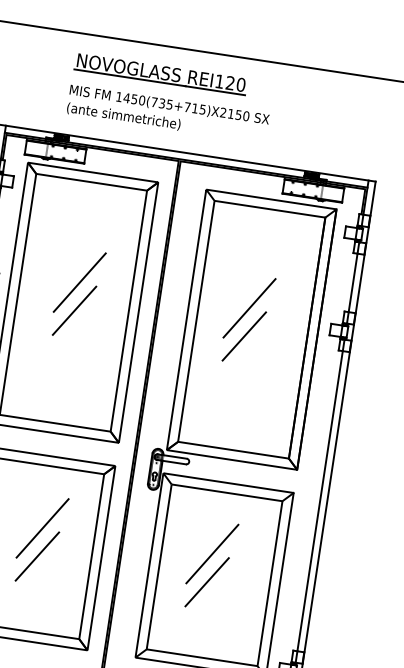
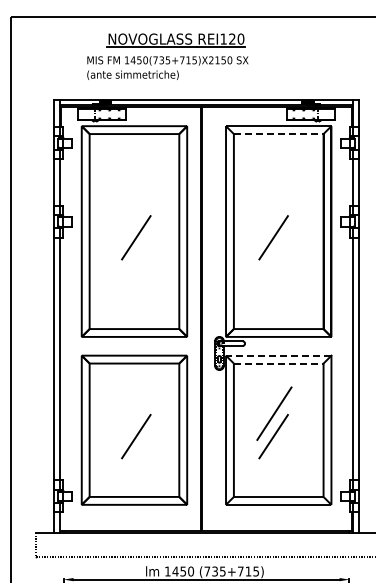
text: (167, 113) -> (167, 67), moved
line: (269, 209) -> (278, 134), solid -> dashed
line: (80, 282) -> (137, 214), removed
line: (249, 307) -> (274, 214), removed
line: (228, 482) -> (278, 355), solid -> dashed
line: (226, 492) -> (278, 363), solid -> dashed
line: (43, 528) -> (137, 413), removed

